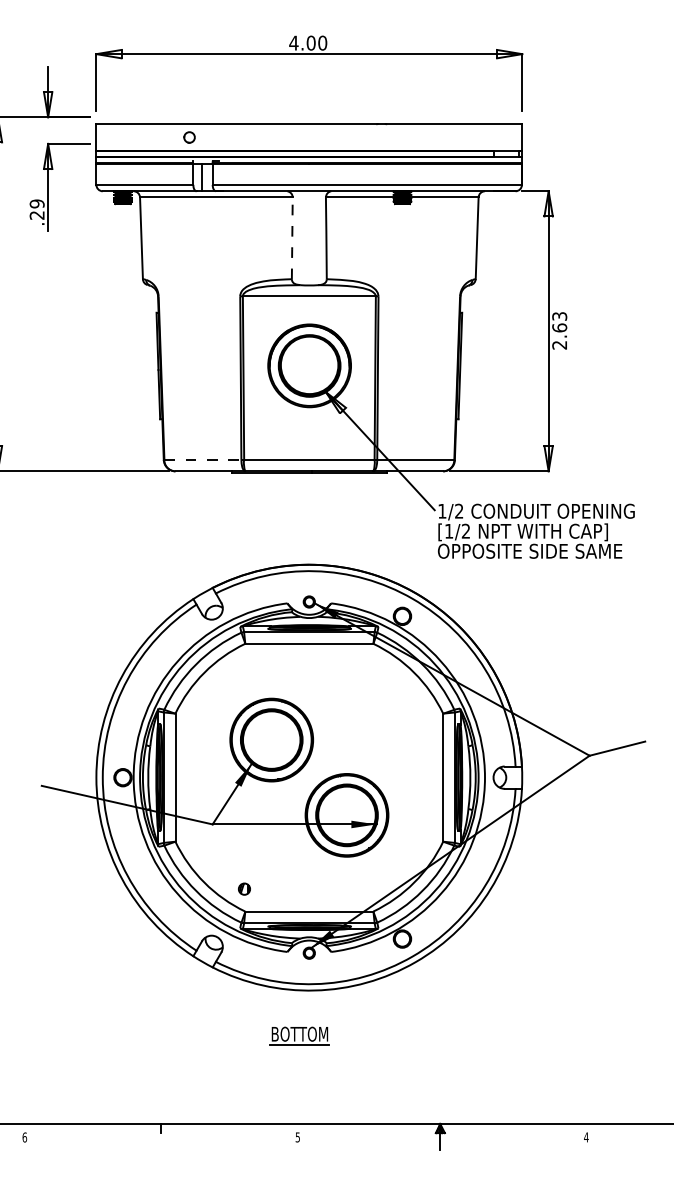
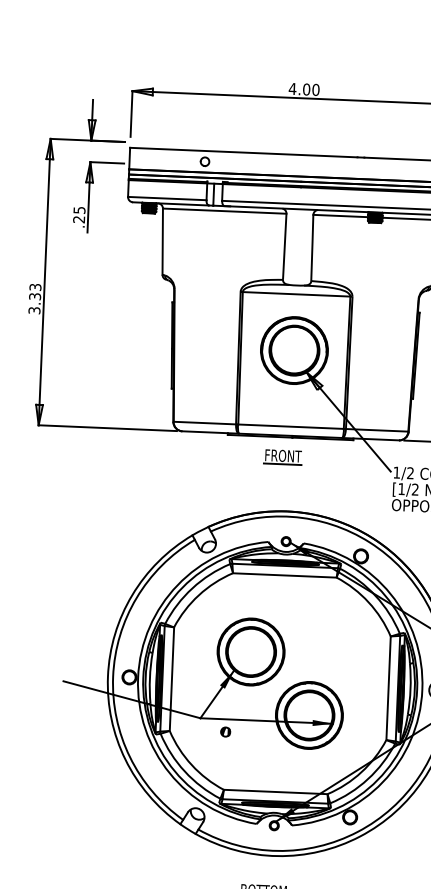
text: (36, 203) -> (78, 209), .29 -> .25
line: (292, 239) -> (284, 247), dashed -> solid
line: (203, 459) -> (205, 422), dashed -> solid
part: (300, 498) -> (282, 457), added
part: (244, 888) -> (225, 731), moved

